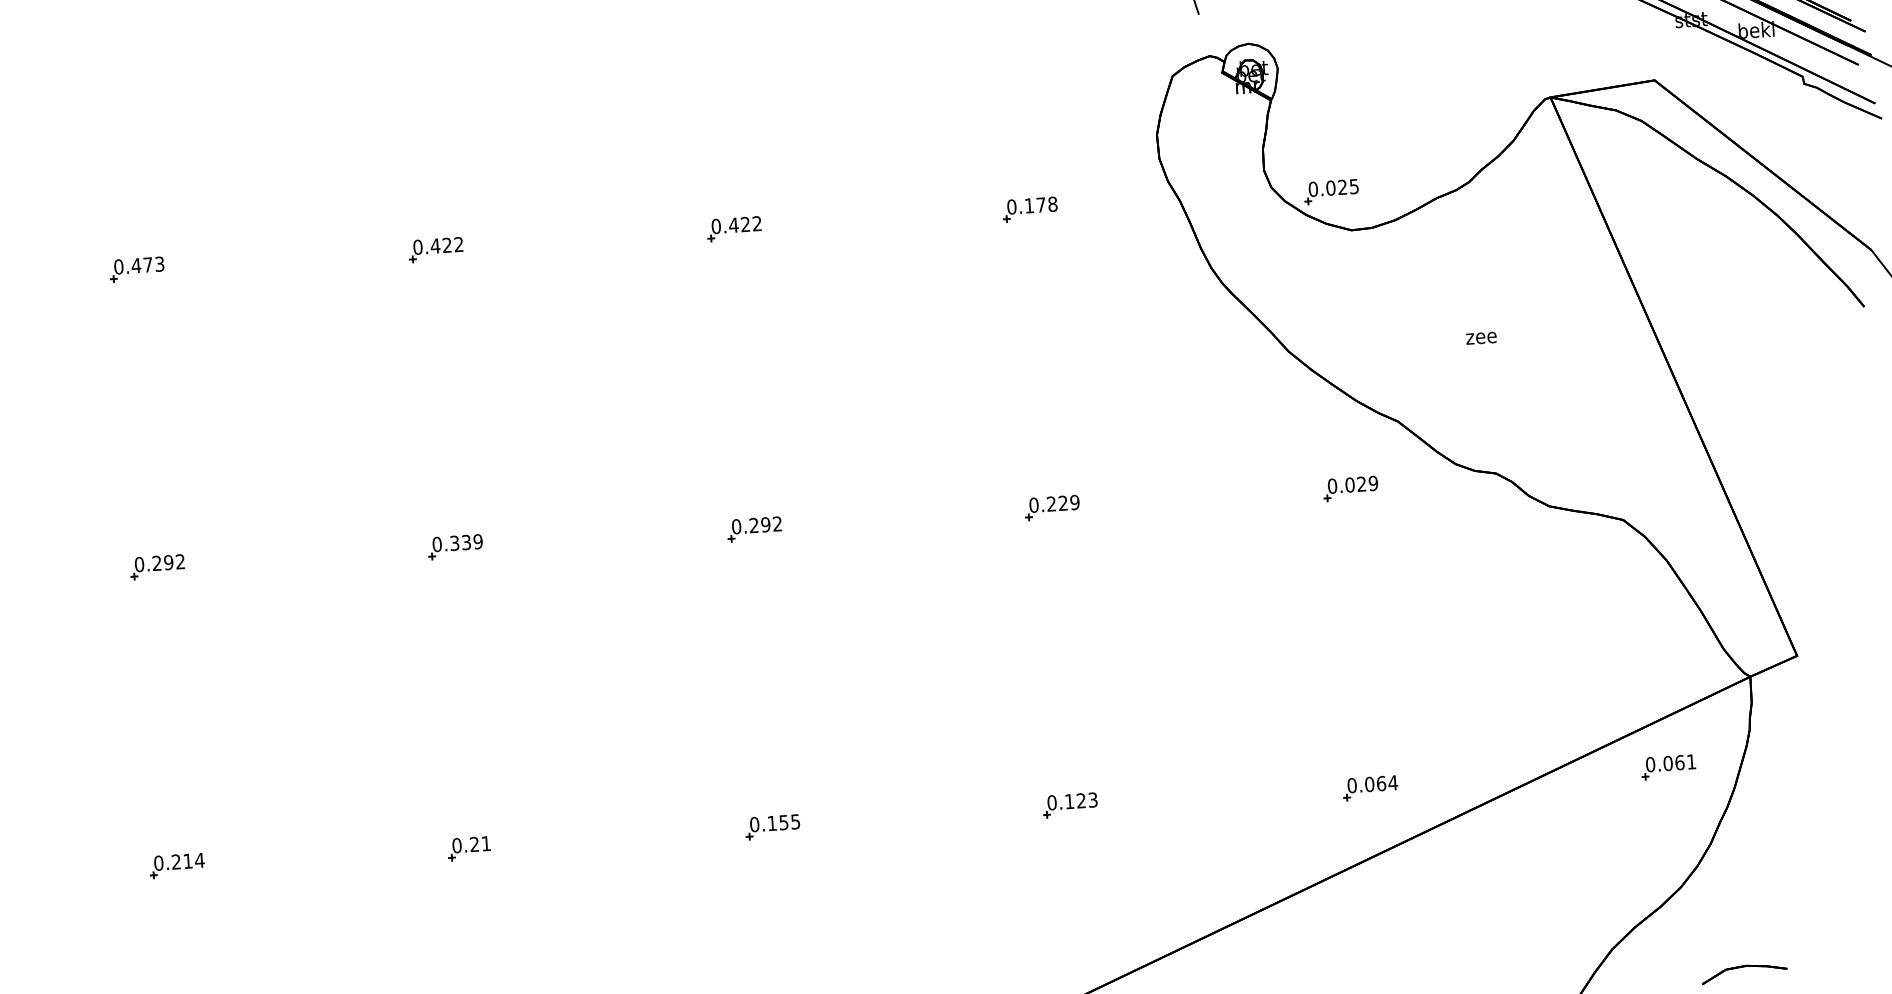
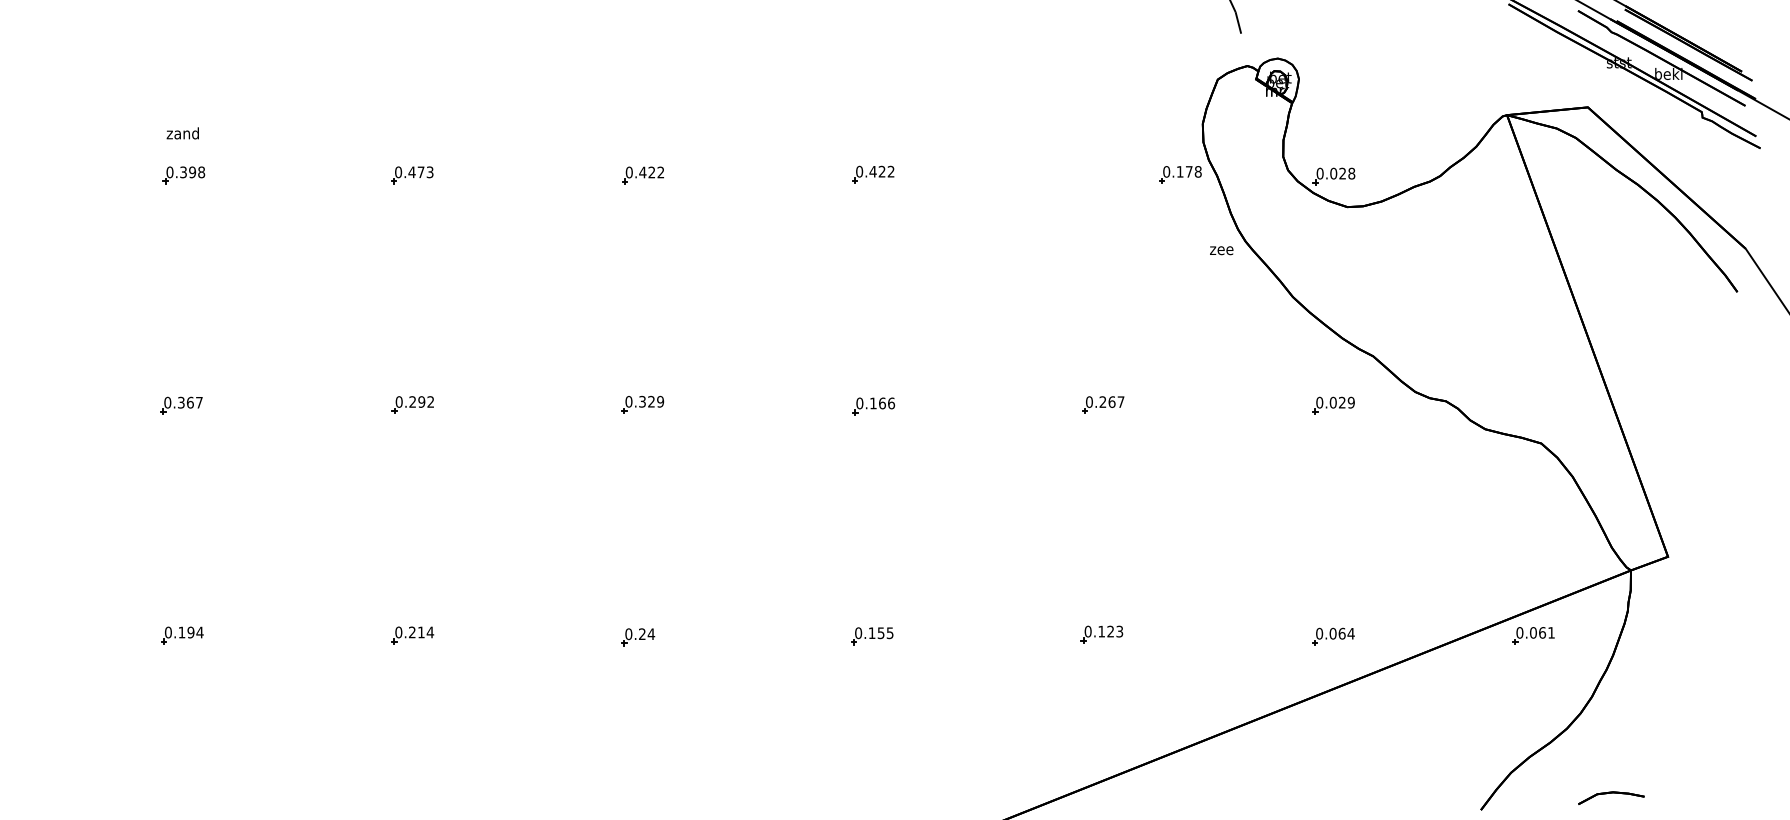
text: (1353, 186) -> (1351, 173), 0.025 -> 0.028
part: (1030, 209) -> (1180, 174), moved
text: (1481, 338) -> (1221, 250), moved
text: (1069, 502) -> (1116, 401), 0.229 -> 0.267
text: (765, 524) -> (882, 403), 0.292 -> 0.166
text: (466, 542) -> (651, 401), 0.339 -> 0.329
part: (1668, 766) -> (1533, 635), moved
text: (486, 842) -> (651, 633), 0.21 -> 0.24

